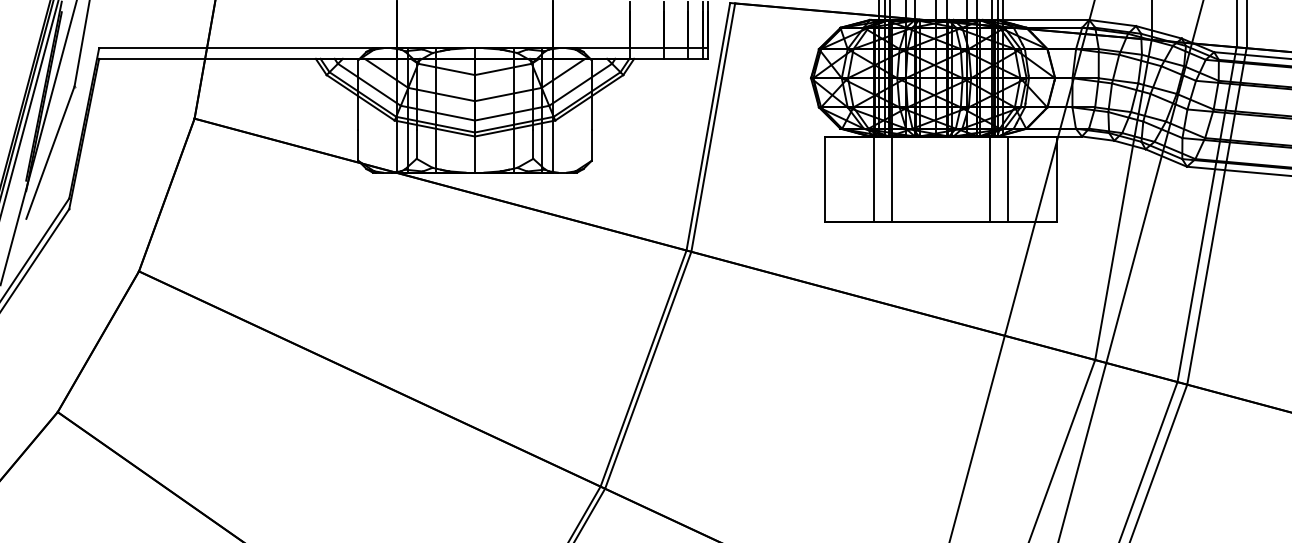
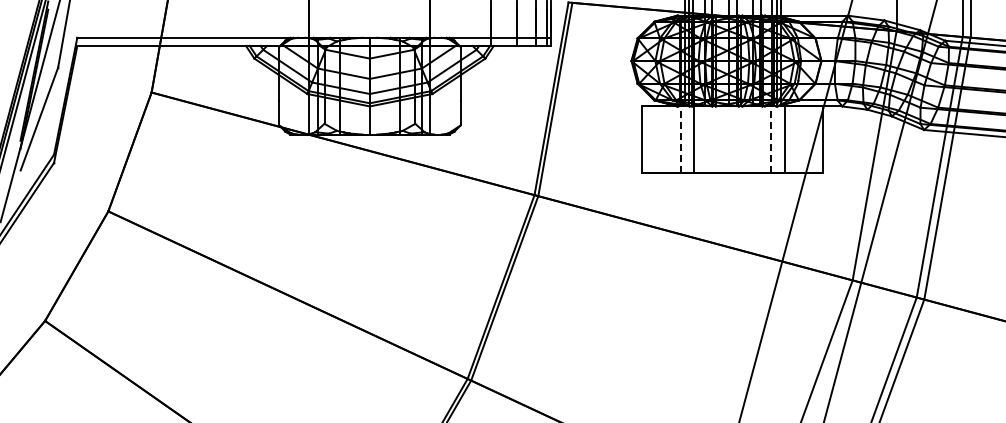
line: (874, 179) -> (680, 139), solid -> dashed
line: (990, 179) -> (771, 139), solid -> dashed

